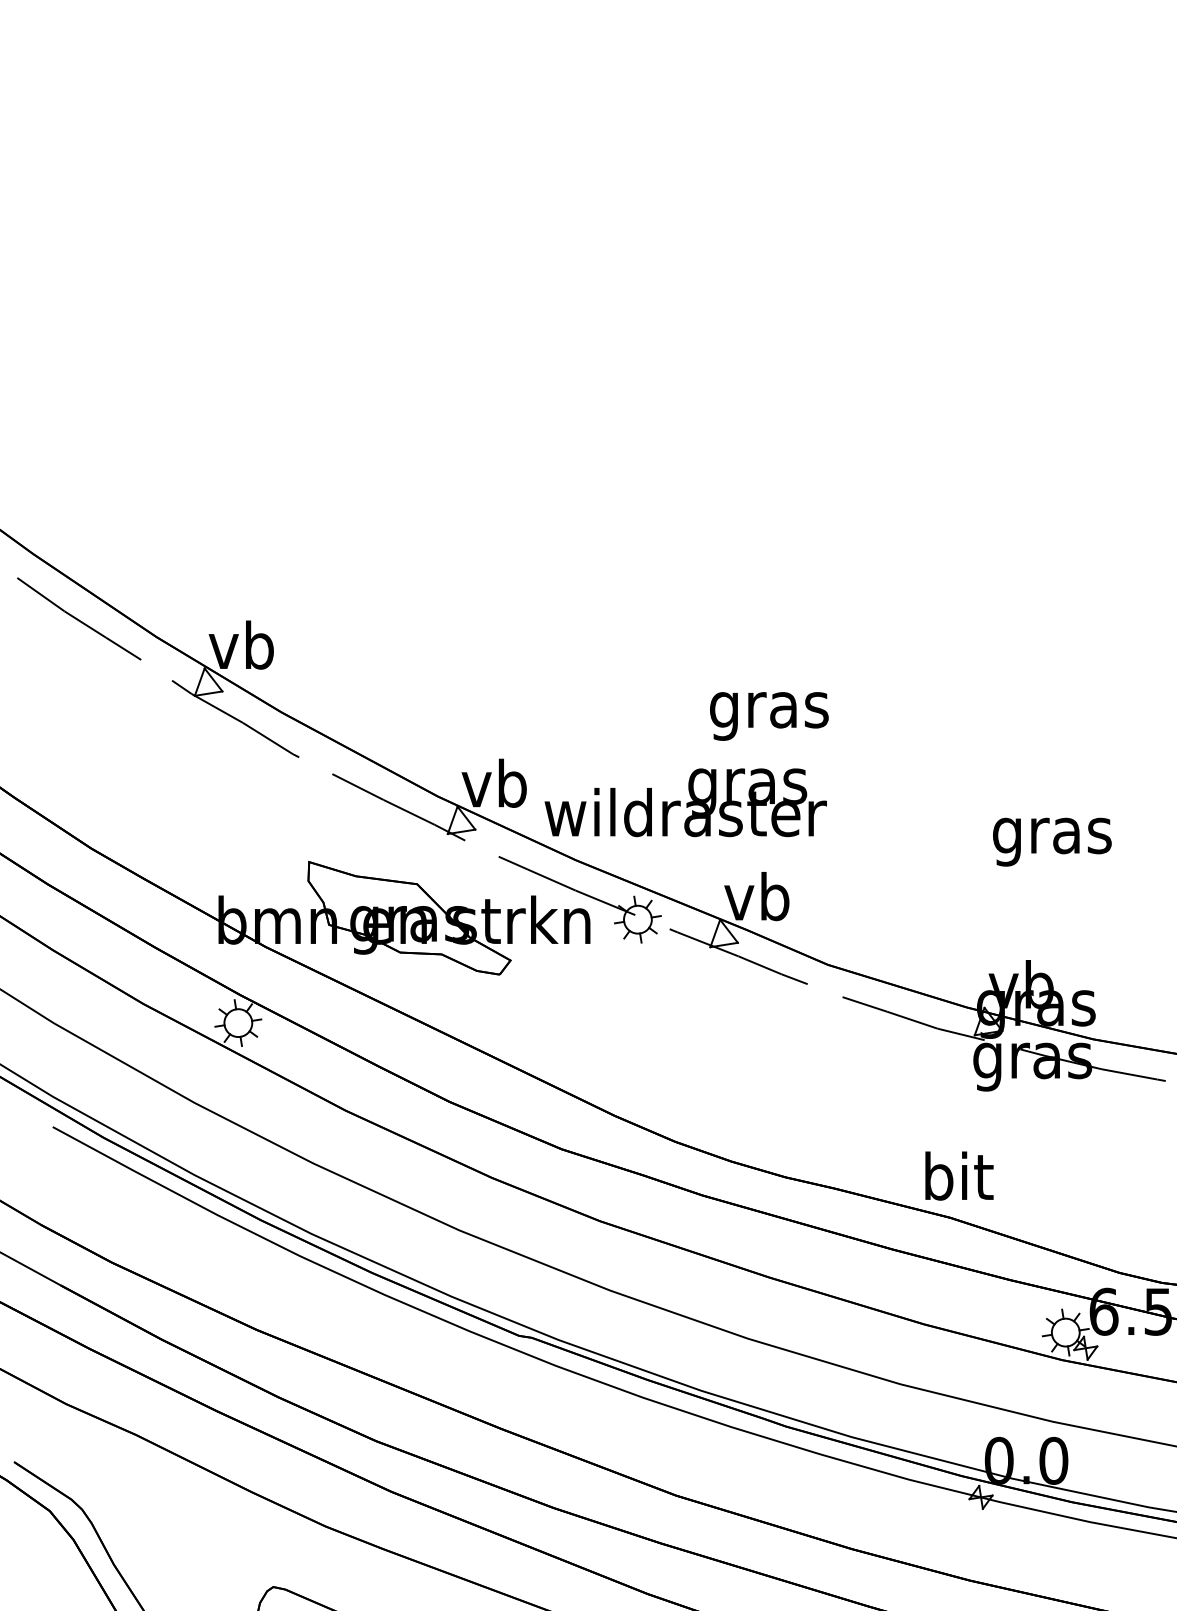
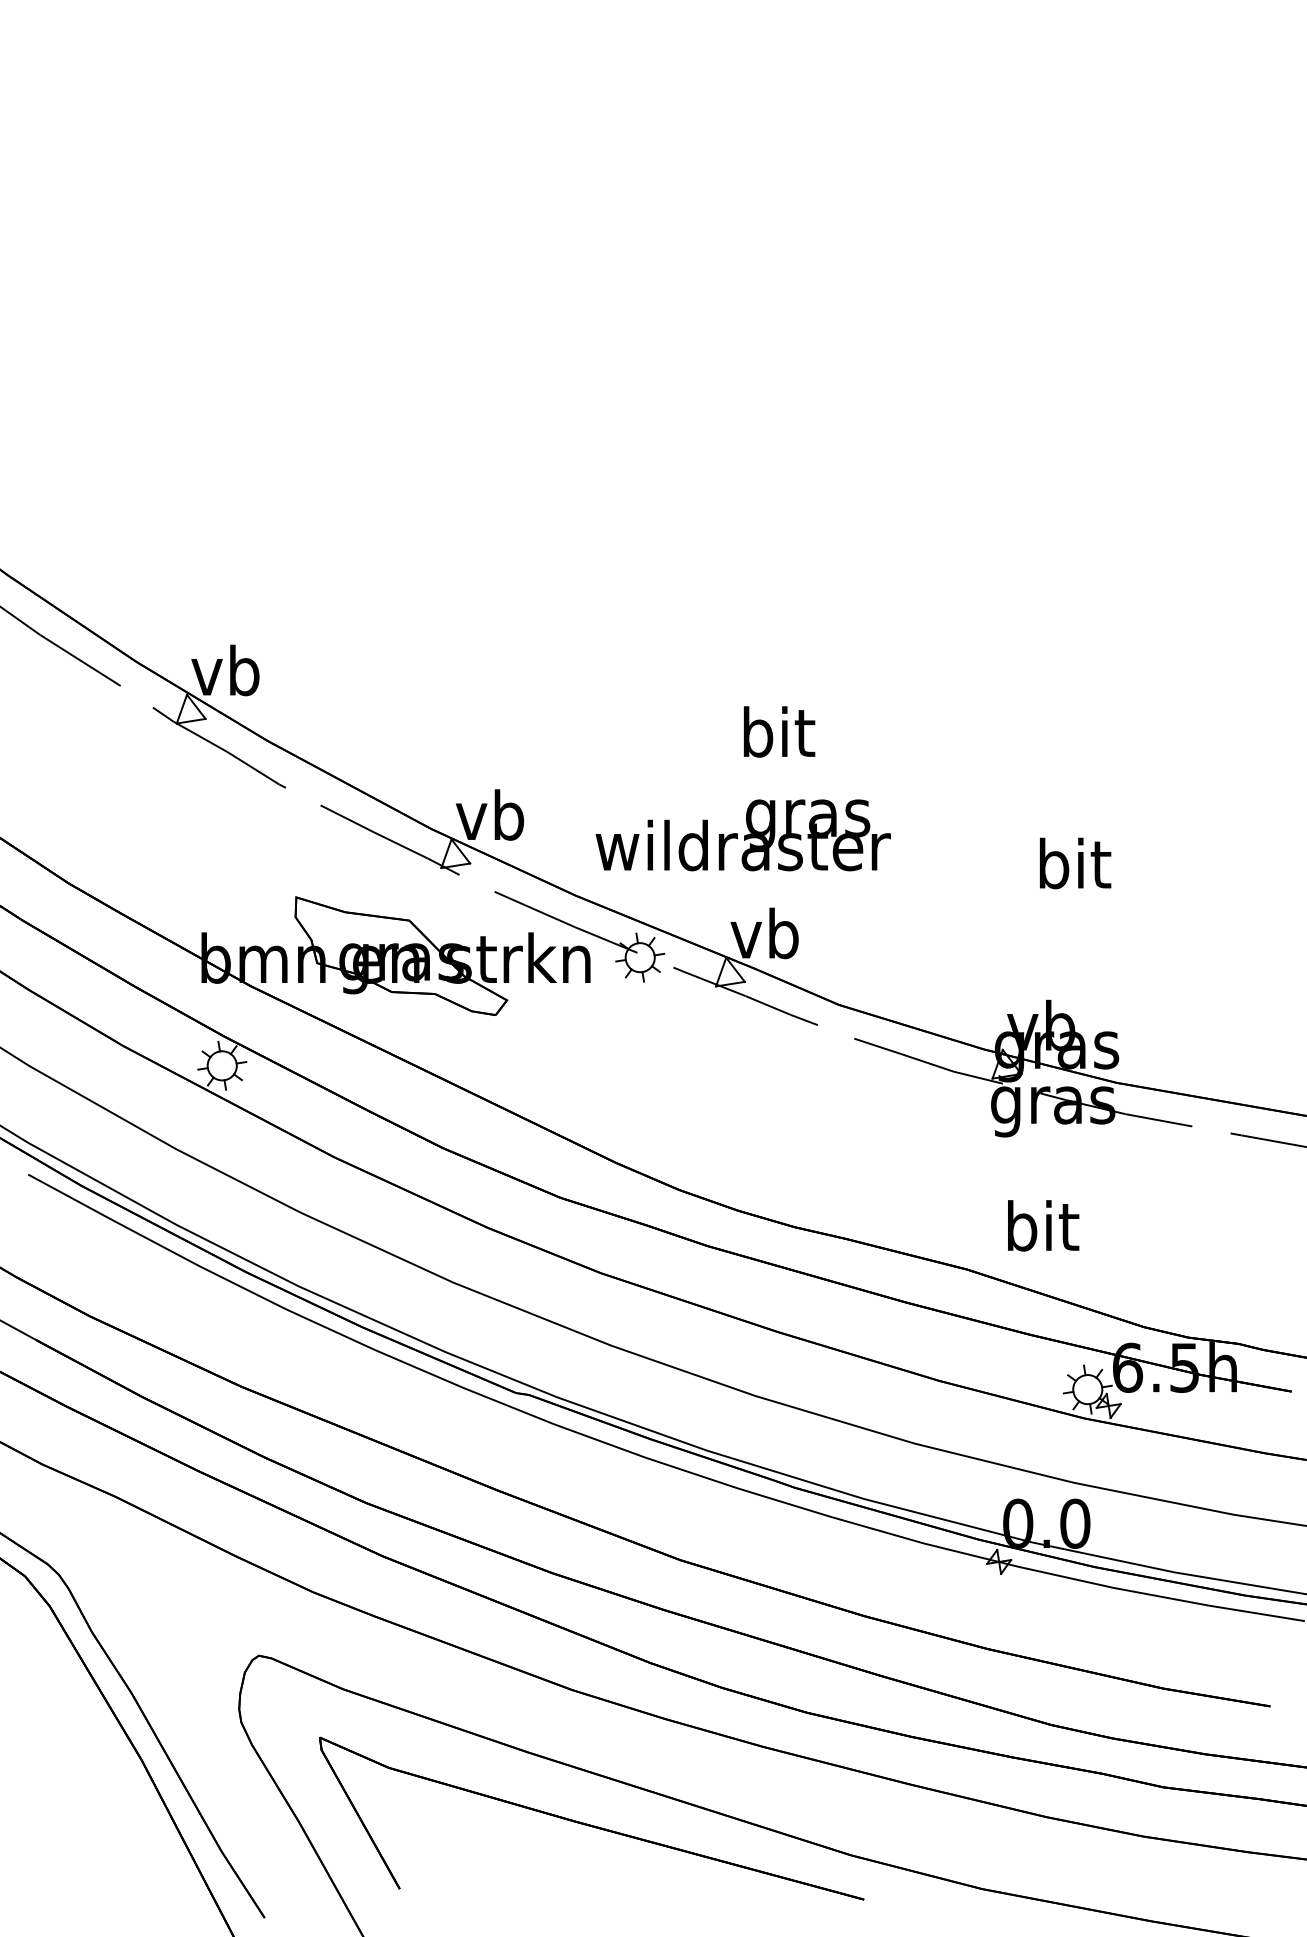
text: (769, 710) -> (777, 738), gras -> bit
text: (685, 802) -> (742, 835), moved
text: (1052, 835) -> (1073, 869), gras -> bit
text: (959, 1175) -> (1043, 1225), moved

